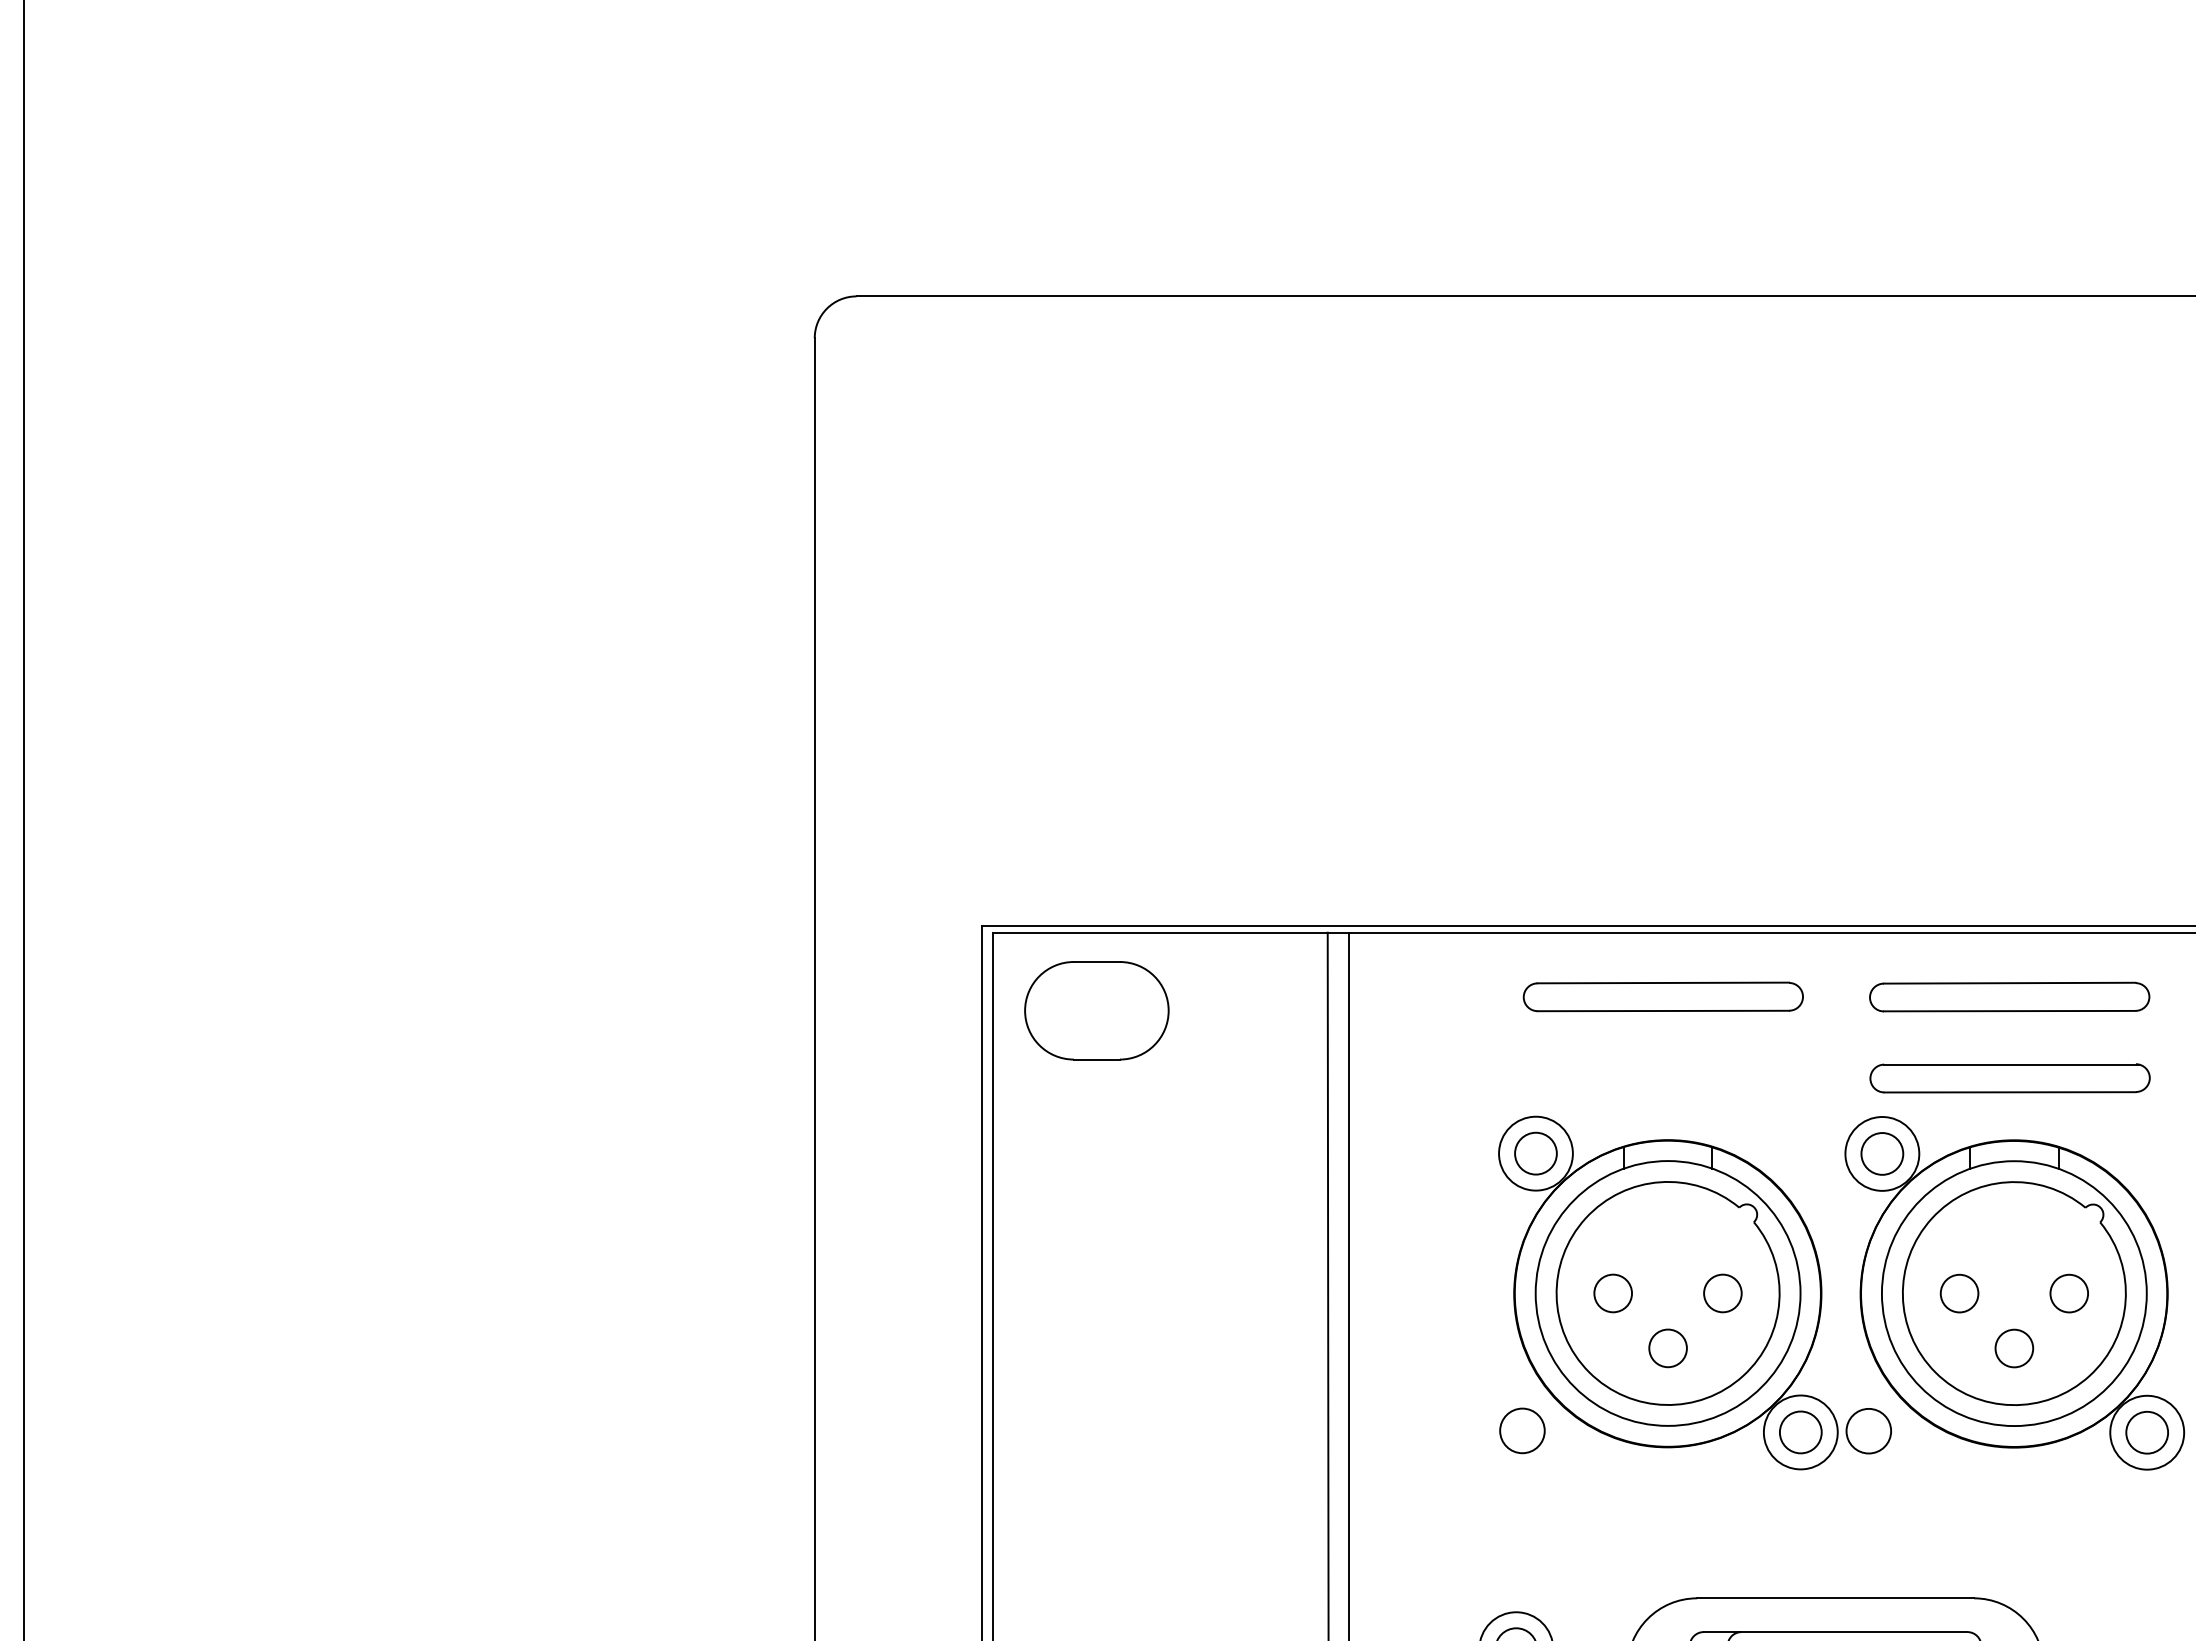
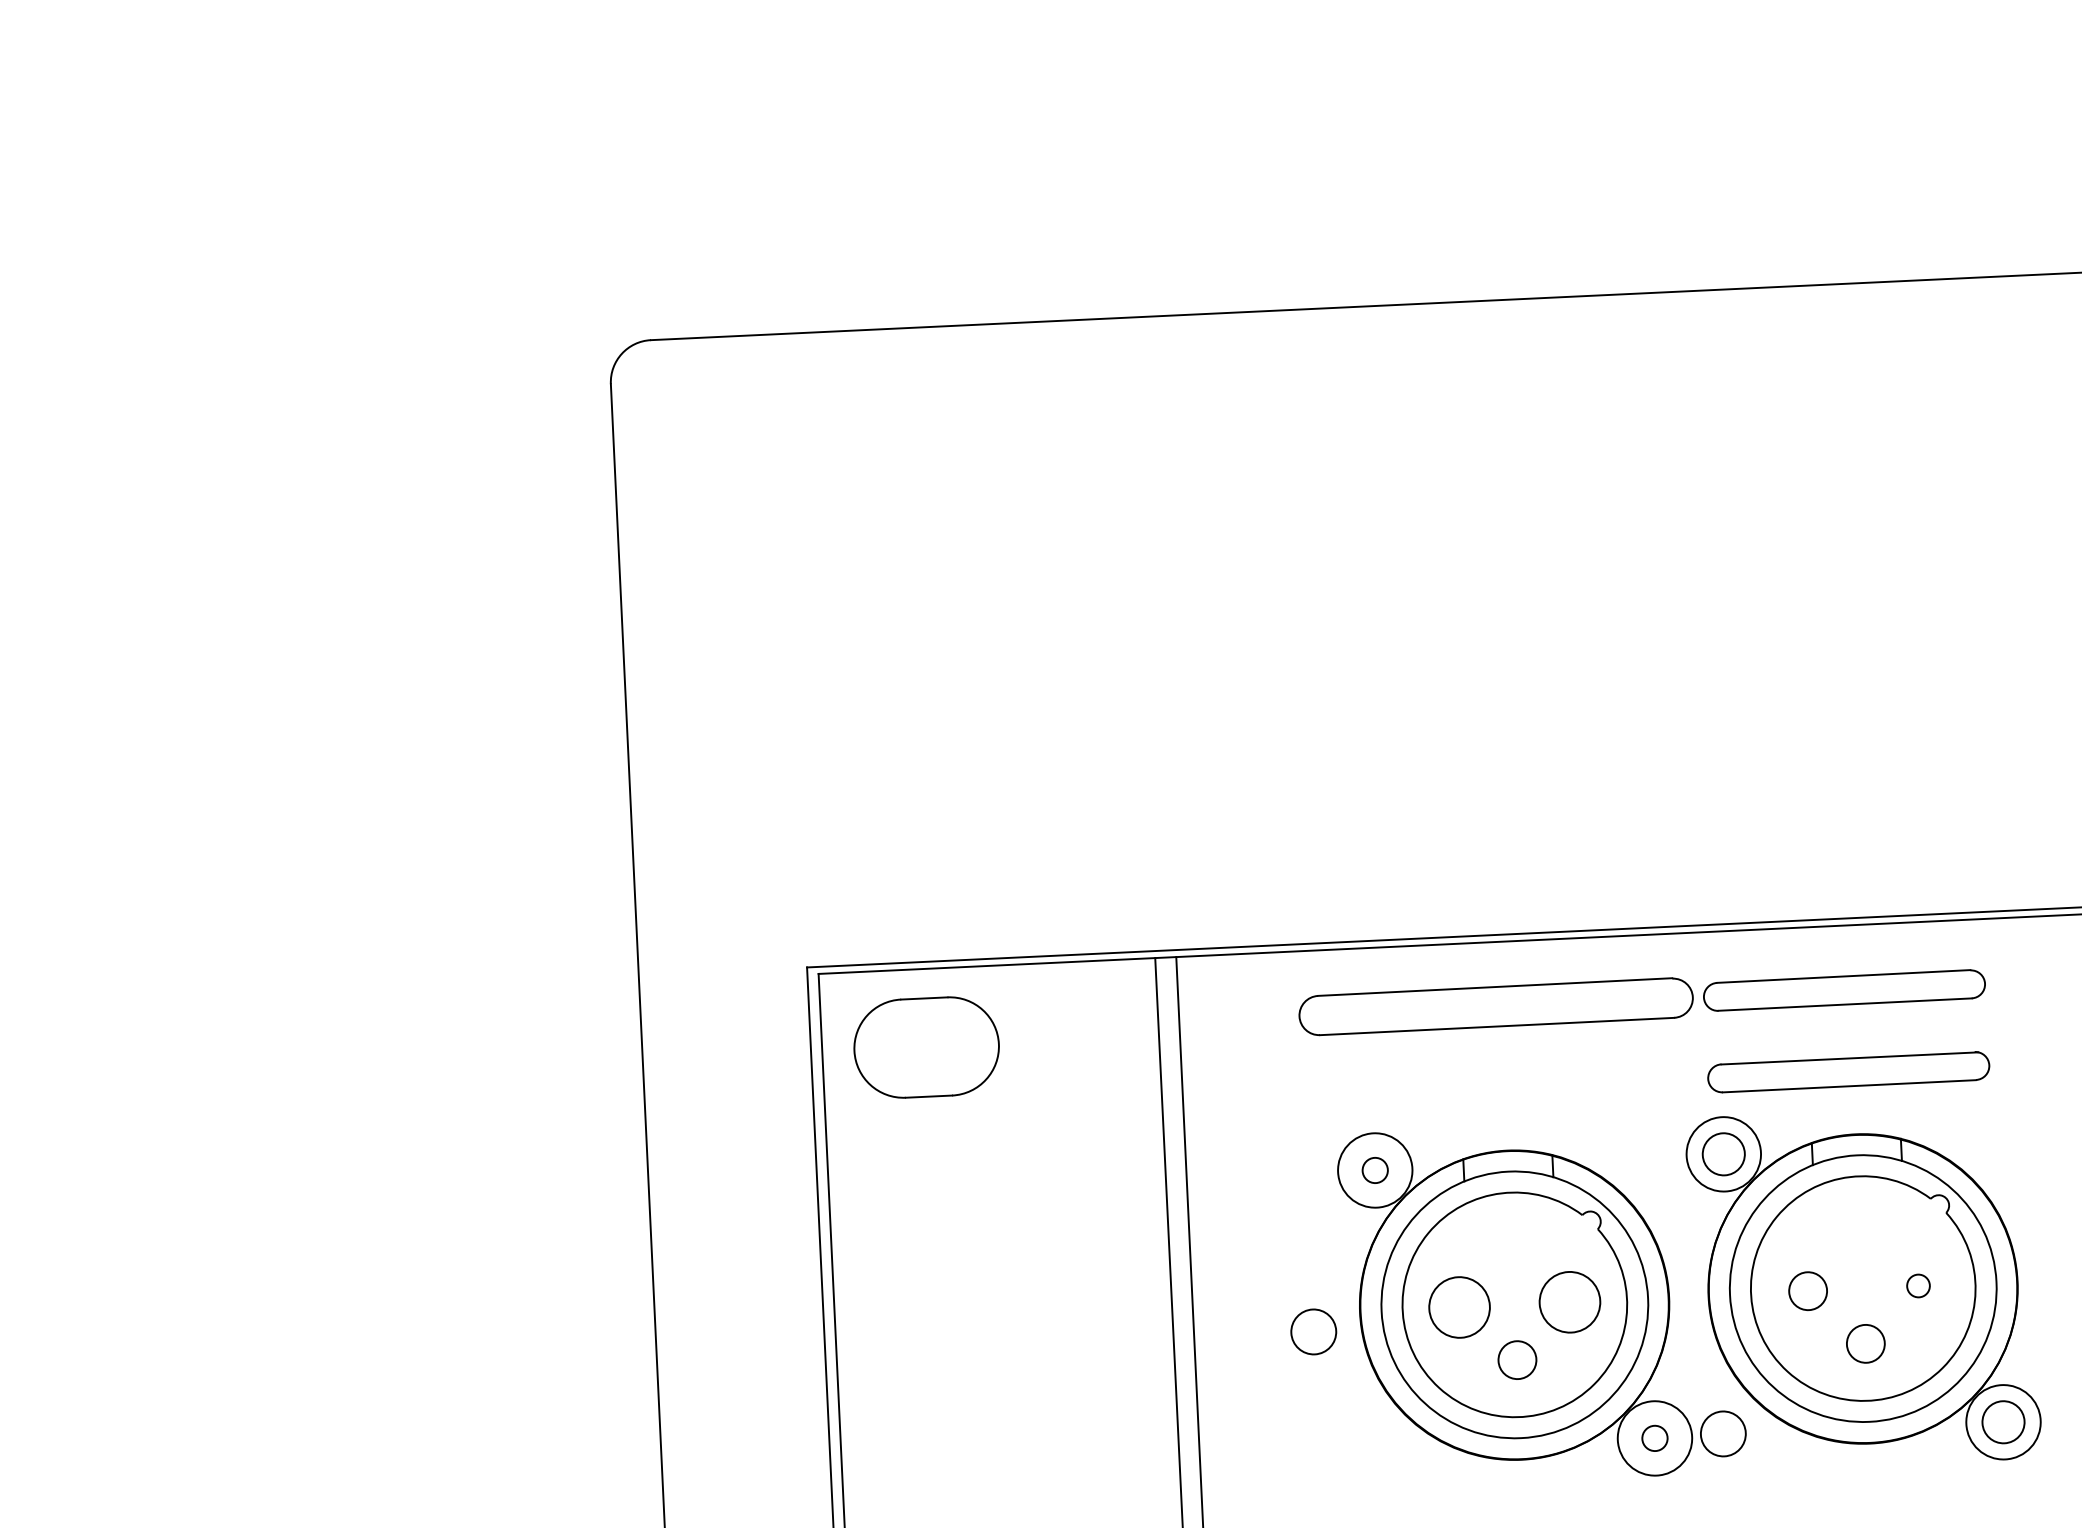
part: (1662, 996) -> (1495, 1006), size x1.4
circle: (1535, 1153) -> (1374, 1170), size x0.6
circle: (1613, 1293) -> (1459, 1307), size x1.6
circle: (1722, 1293) -> (1569, 1302), size x1.6
circle: (2069, 1293) -> (1918, 1285), size x0.6
circle: (1522, 1430) -> (1313, 1331), moved
circle: (1800, 1432) -> (1654, 1438), size x0.6

